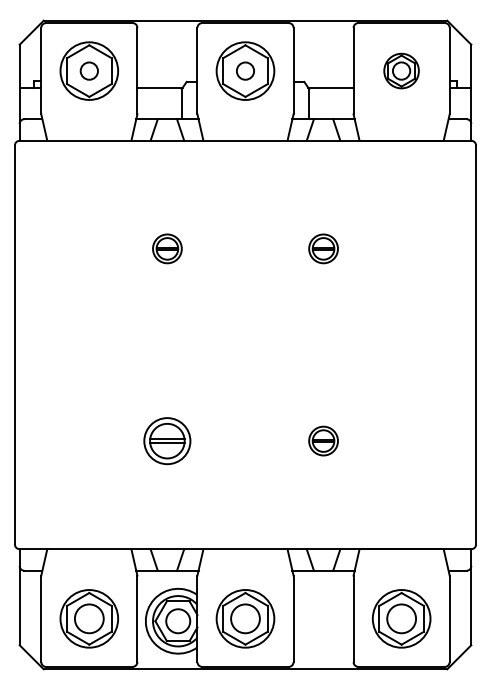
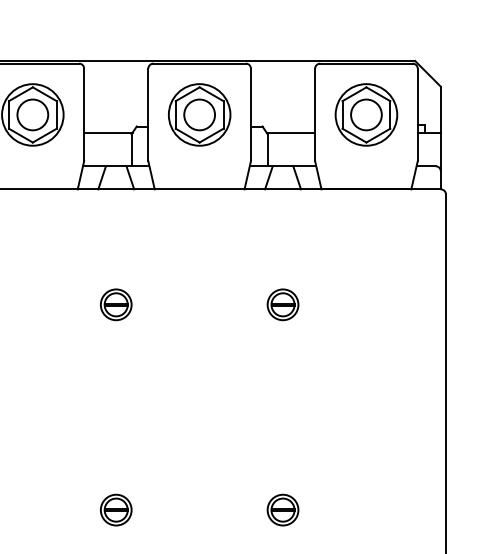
circle: (88, 70) -> (31, 114), size x1.67
circle: (245, 70) -> (199, 114), size x1.67
part: (401, 70) -> (366, 114), size x1.67
part: (167, 440) -> (116, 509), size x0.62

